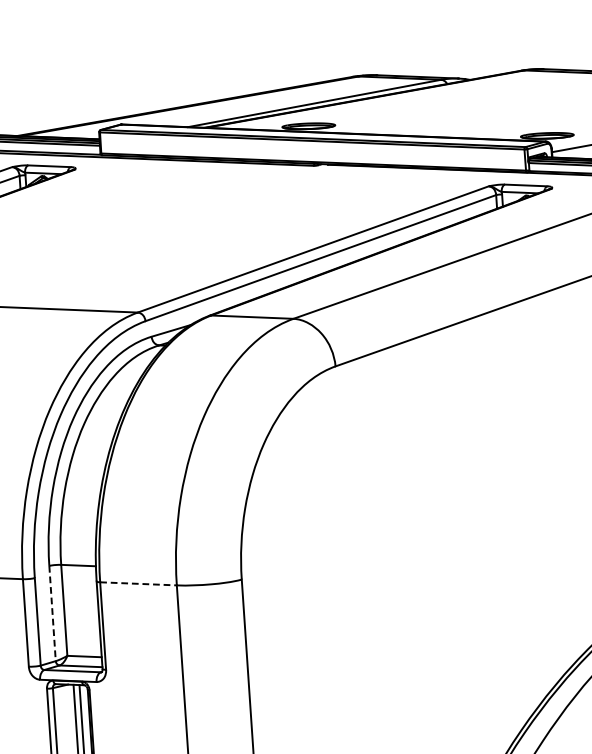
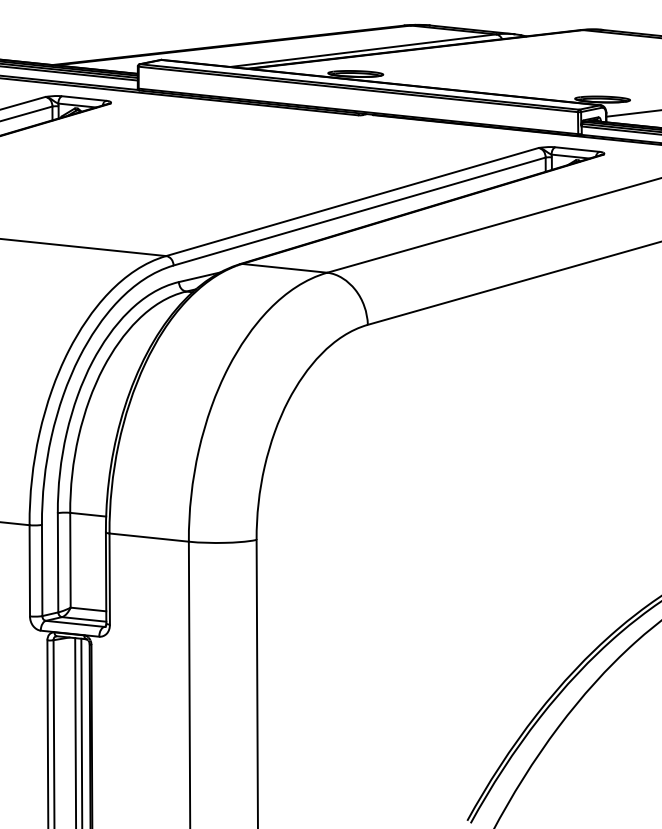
line: (138, 583) -> (149, 537), dashed -> solid
line: (52, 613) -> (58, 562), dashed -> solid

